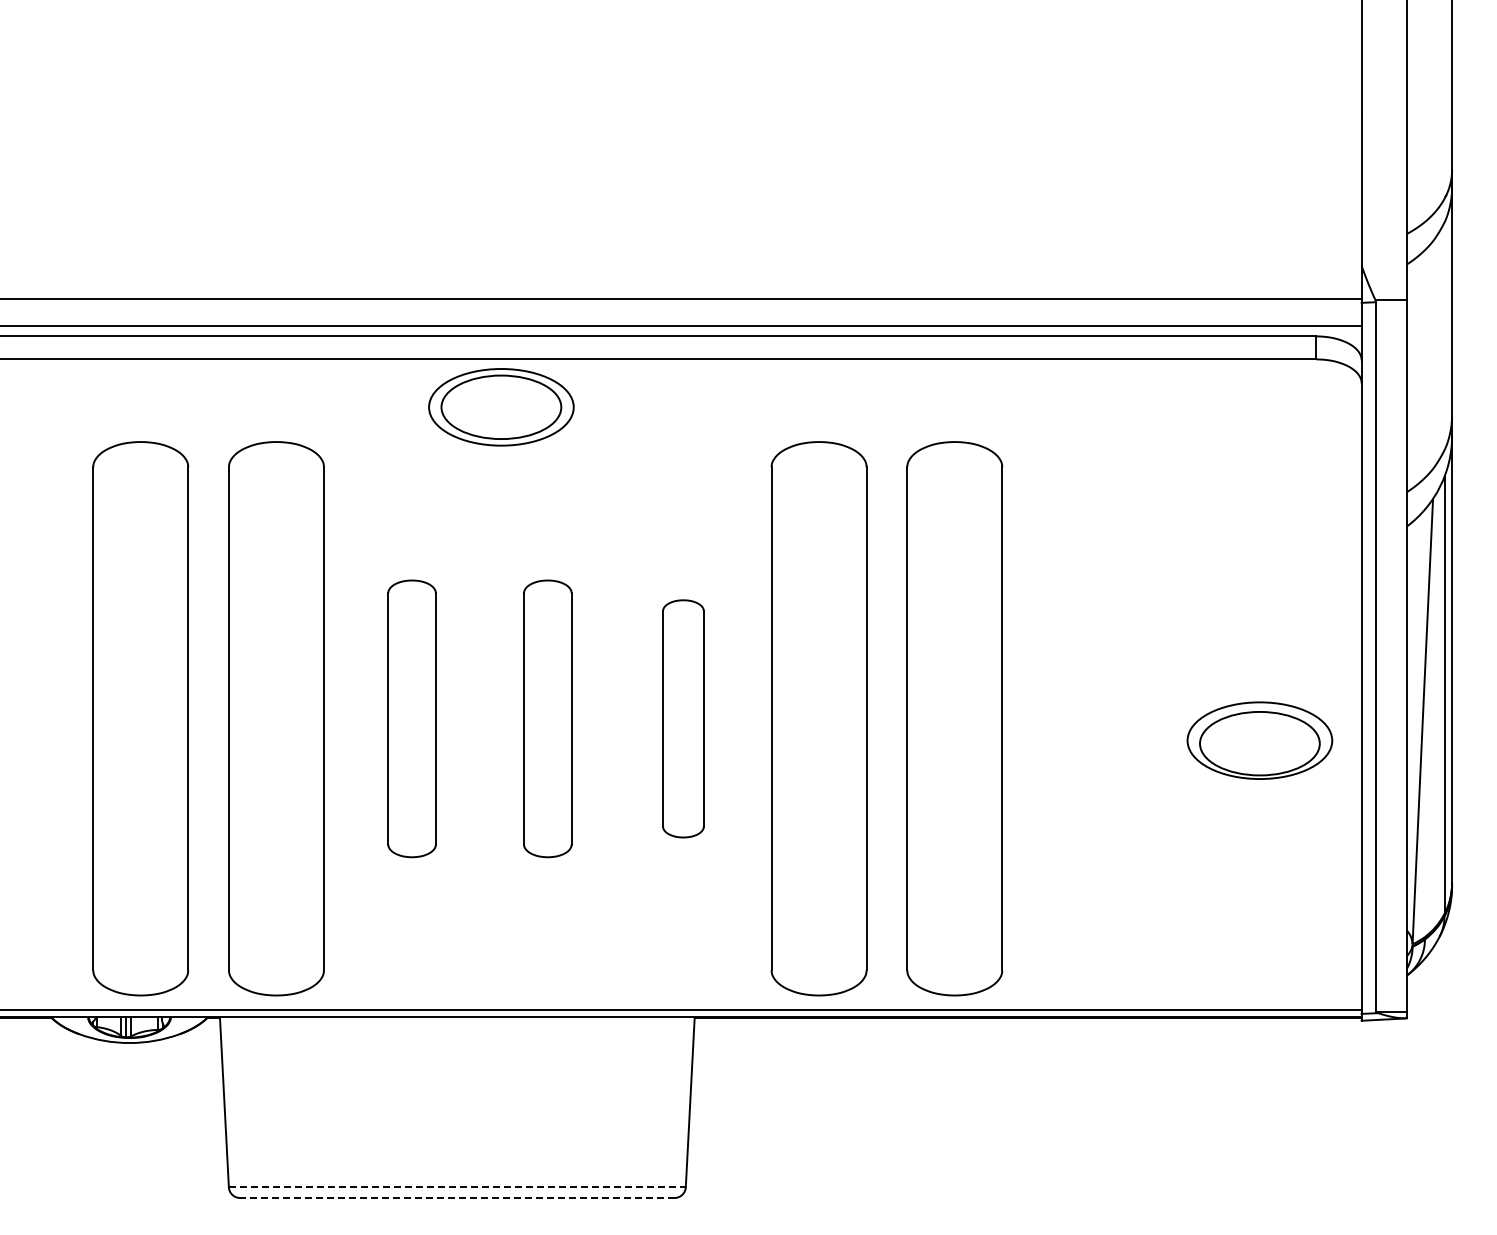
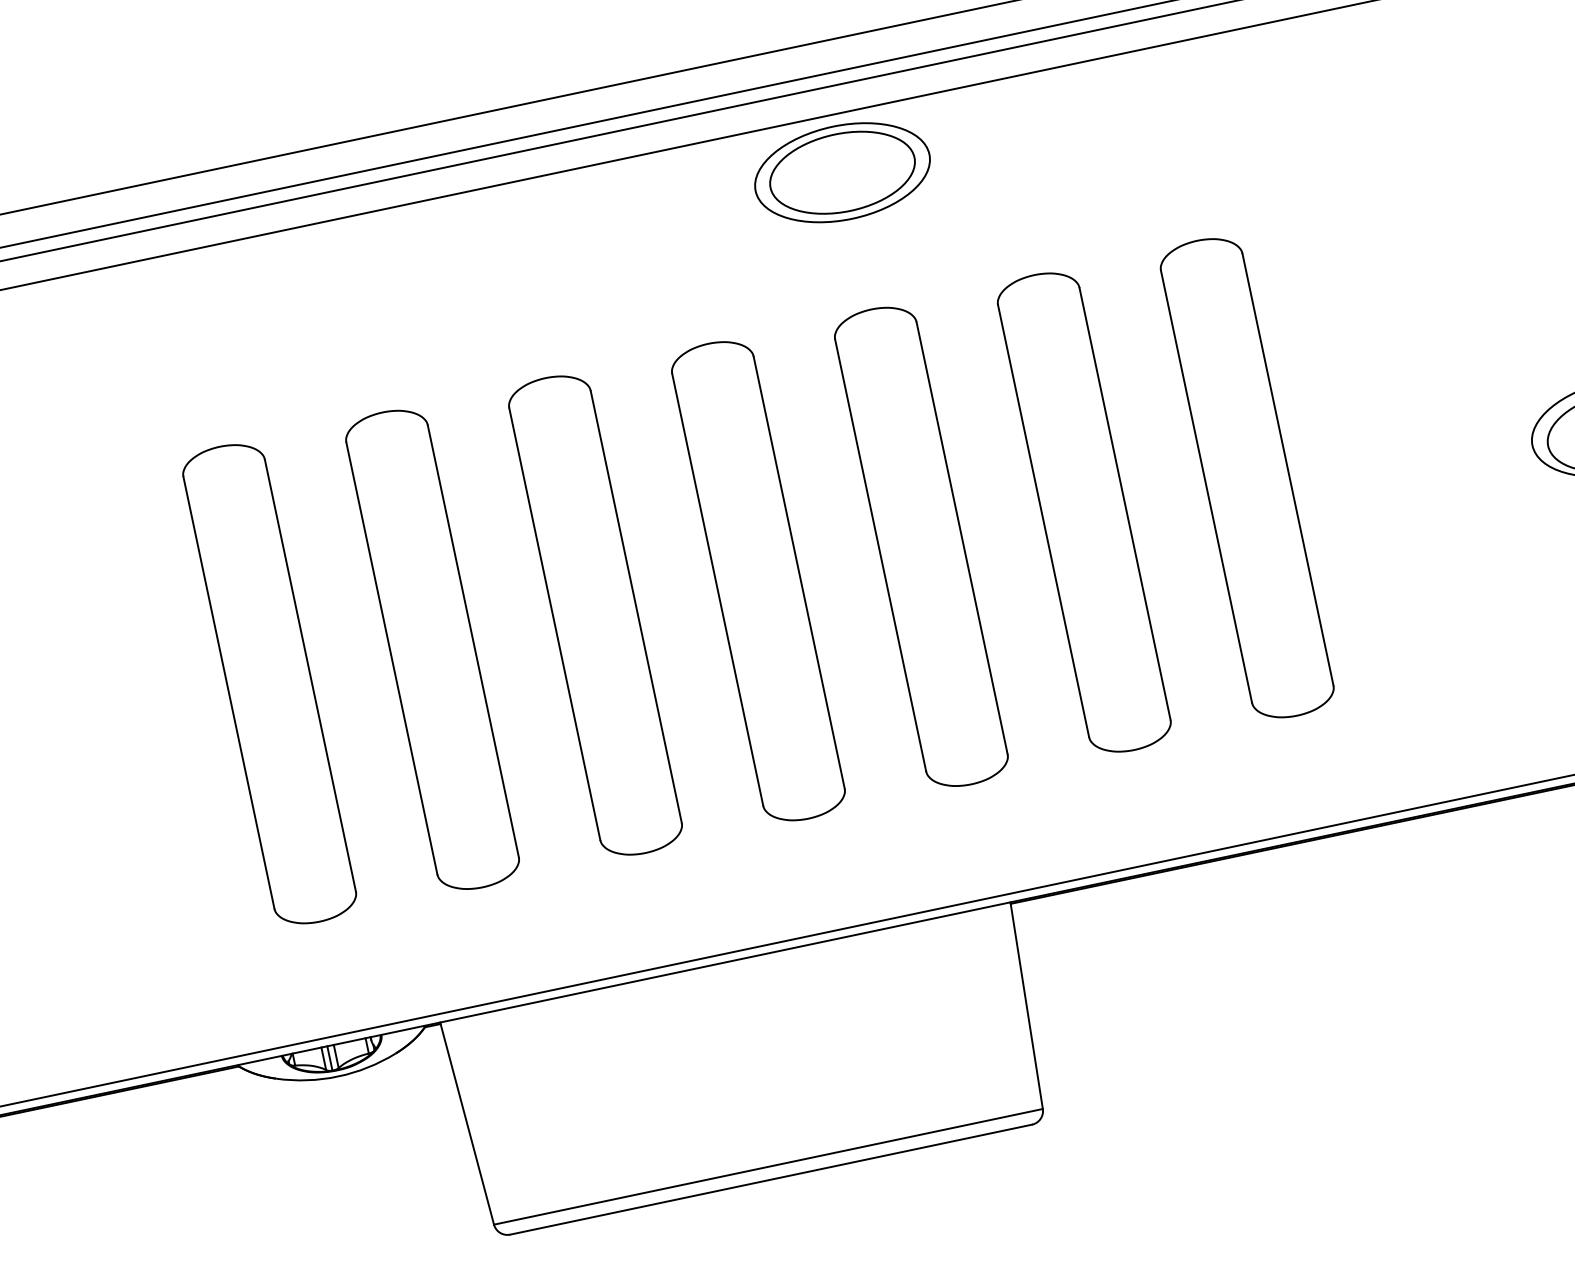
part: (501, 407) -> (842, 172), moved
part: (140, 718) -> (269, 683), size x0.71
part: (276, 718) -> (432, 649), size x0.71
part: (411, 718) -> (594, 615), size x1.43
part: (547, 718) -> (758, 580), size x1.43
part: (683, 718) -> (921, 546), size x1.67
part: (818, 718) -> (1083, 512), size x0.71
part: (954, 718) -> (1246, 477), size x0.71
line: (457, 1187) -> (768, 1167), dashed -> solid
line: (456, 1197) -> (770, 1179), dashed -> solid

